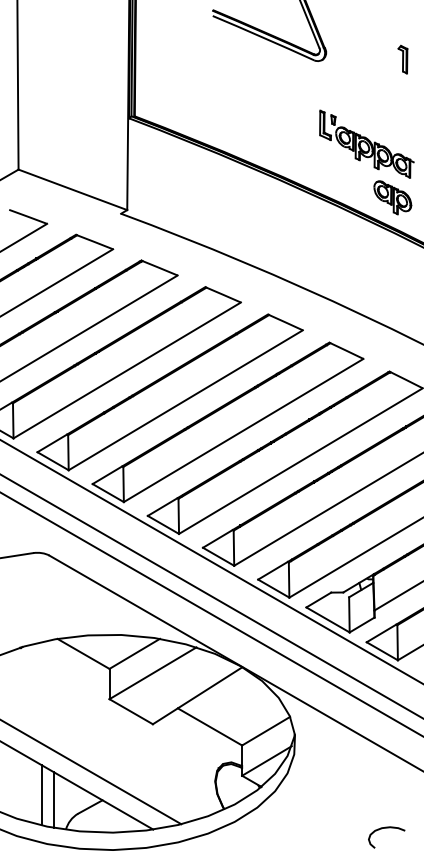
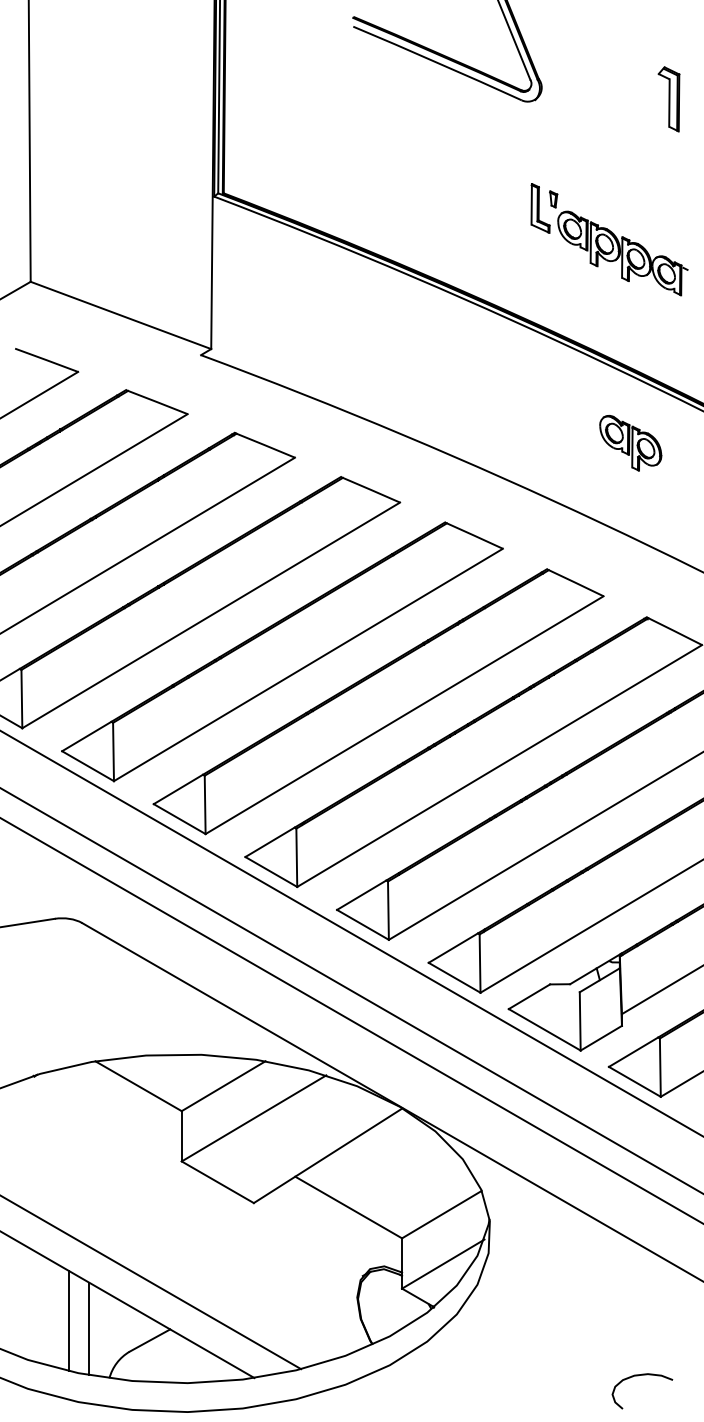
part: (402, 59) -> (668, 98), size x1.4
part: (392, 197) -> (630, 442), moved

